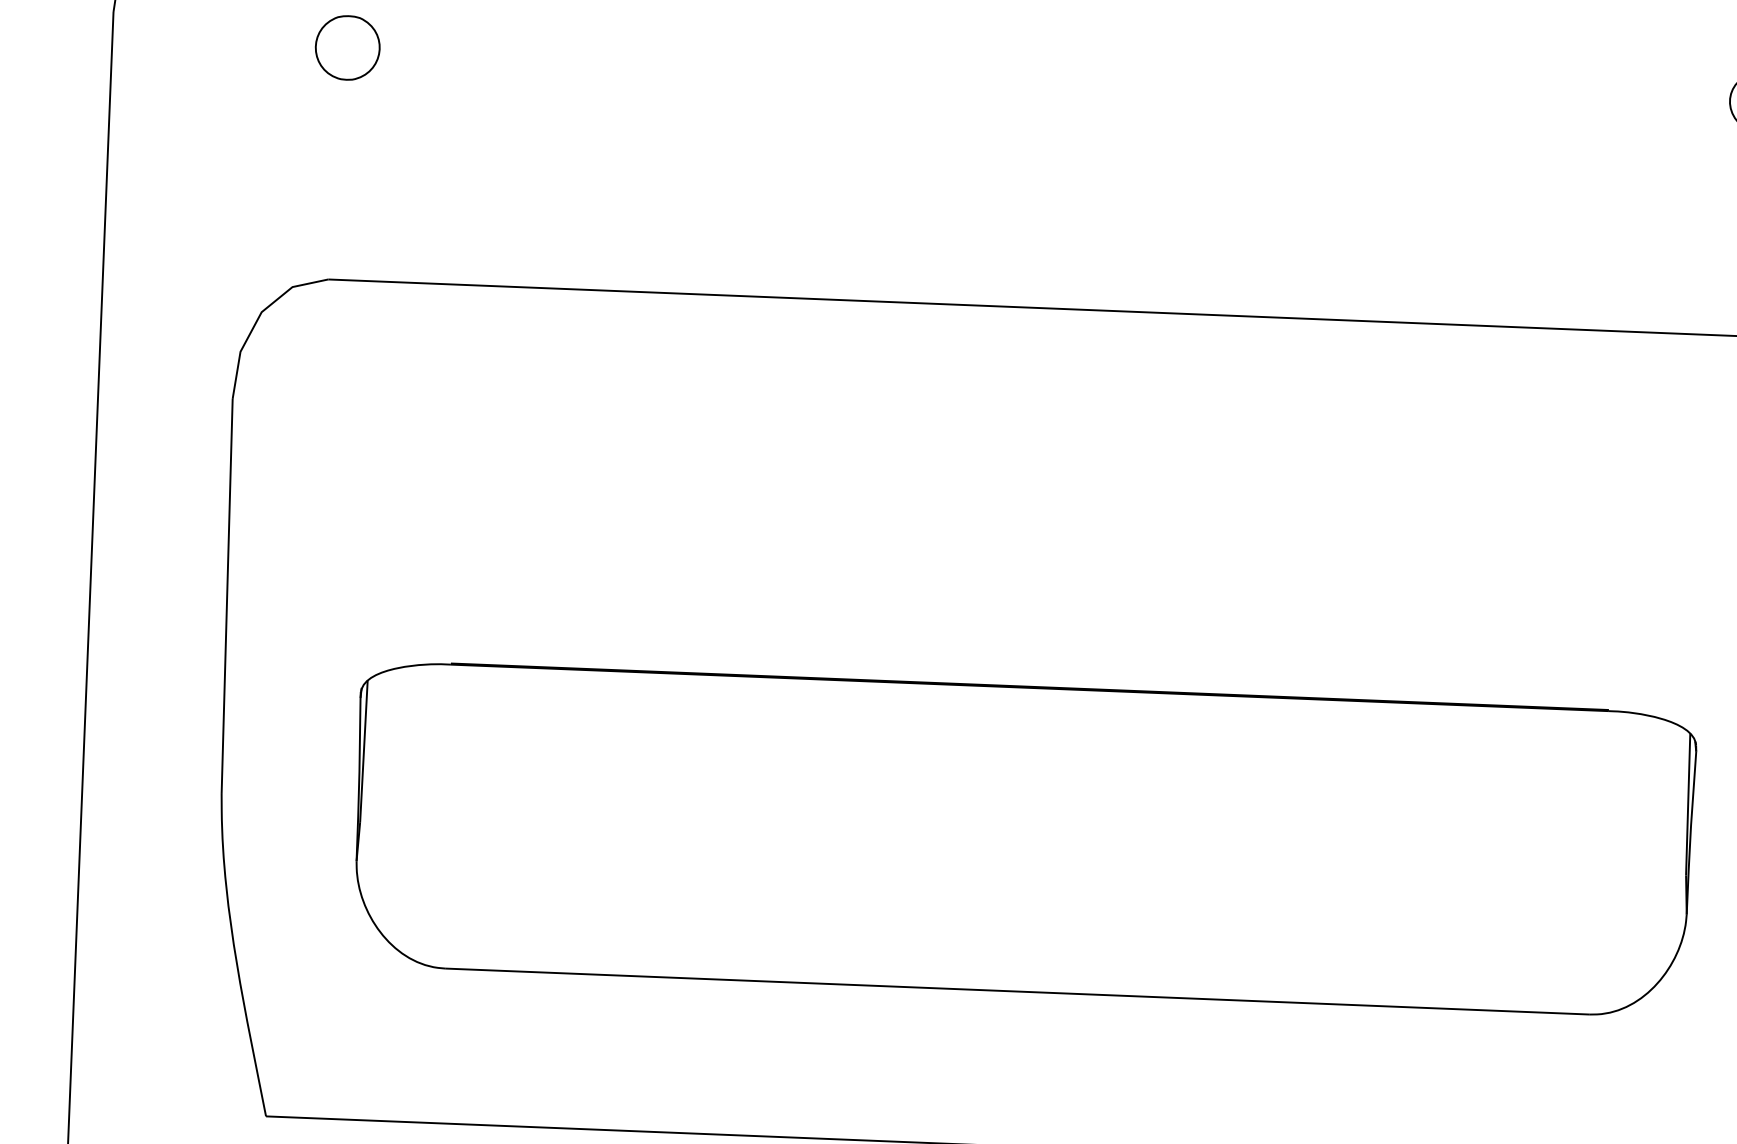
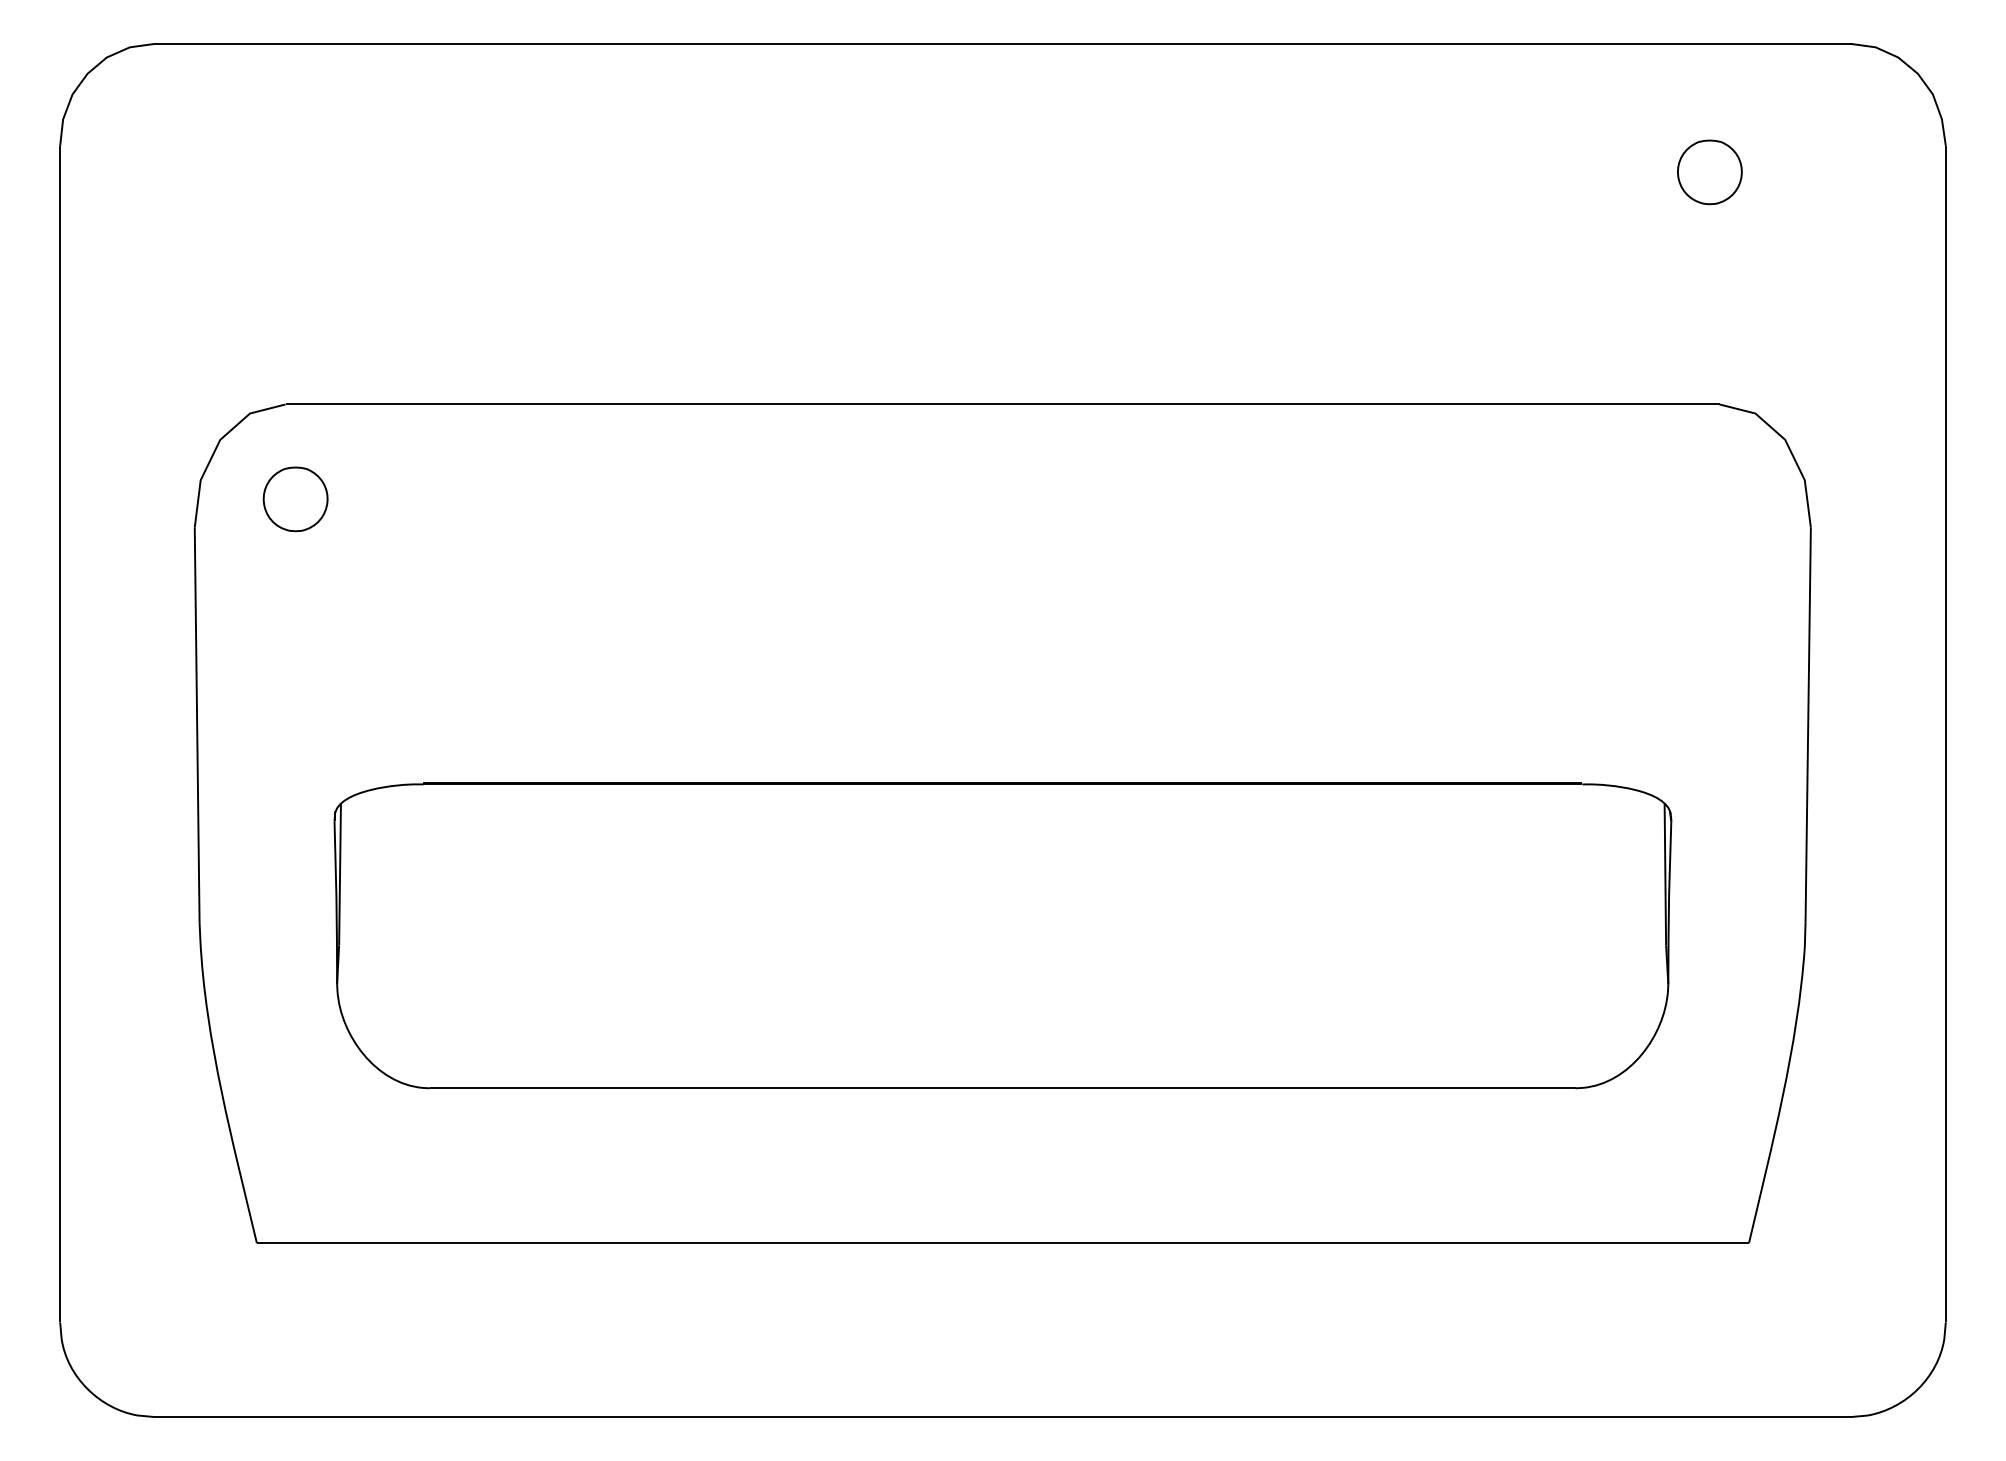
part: (347, 48) -> (295, 499), moved

